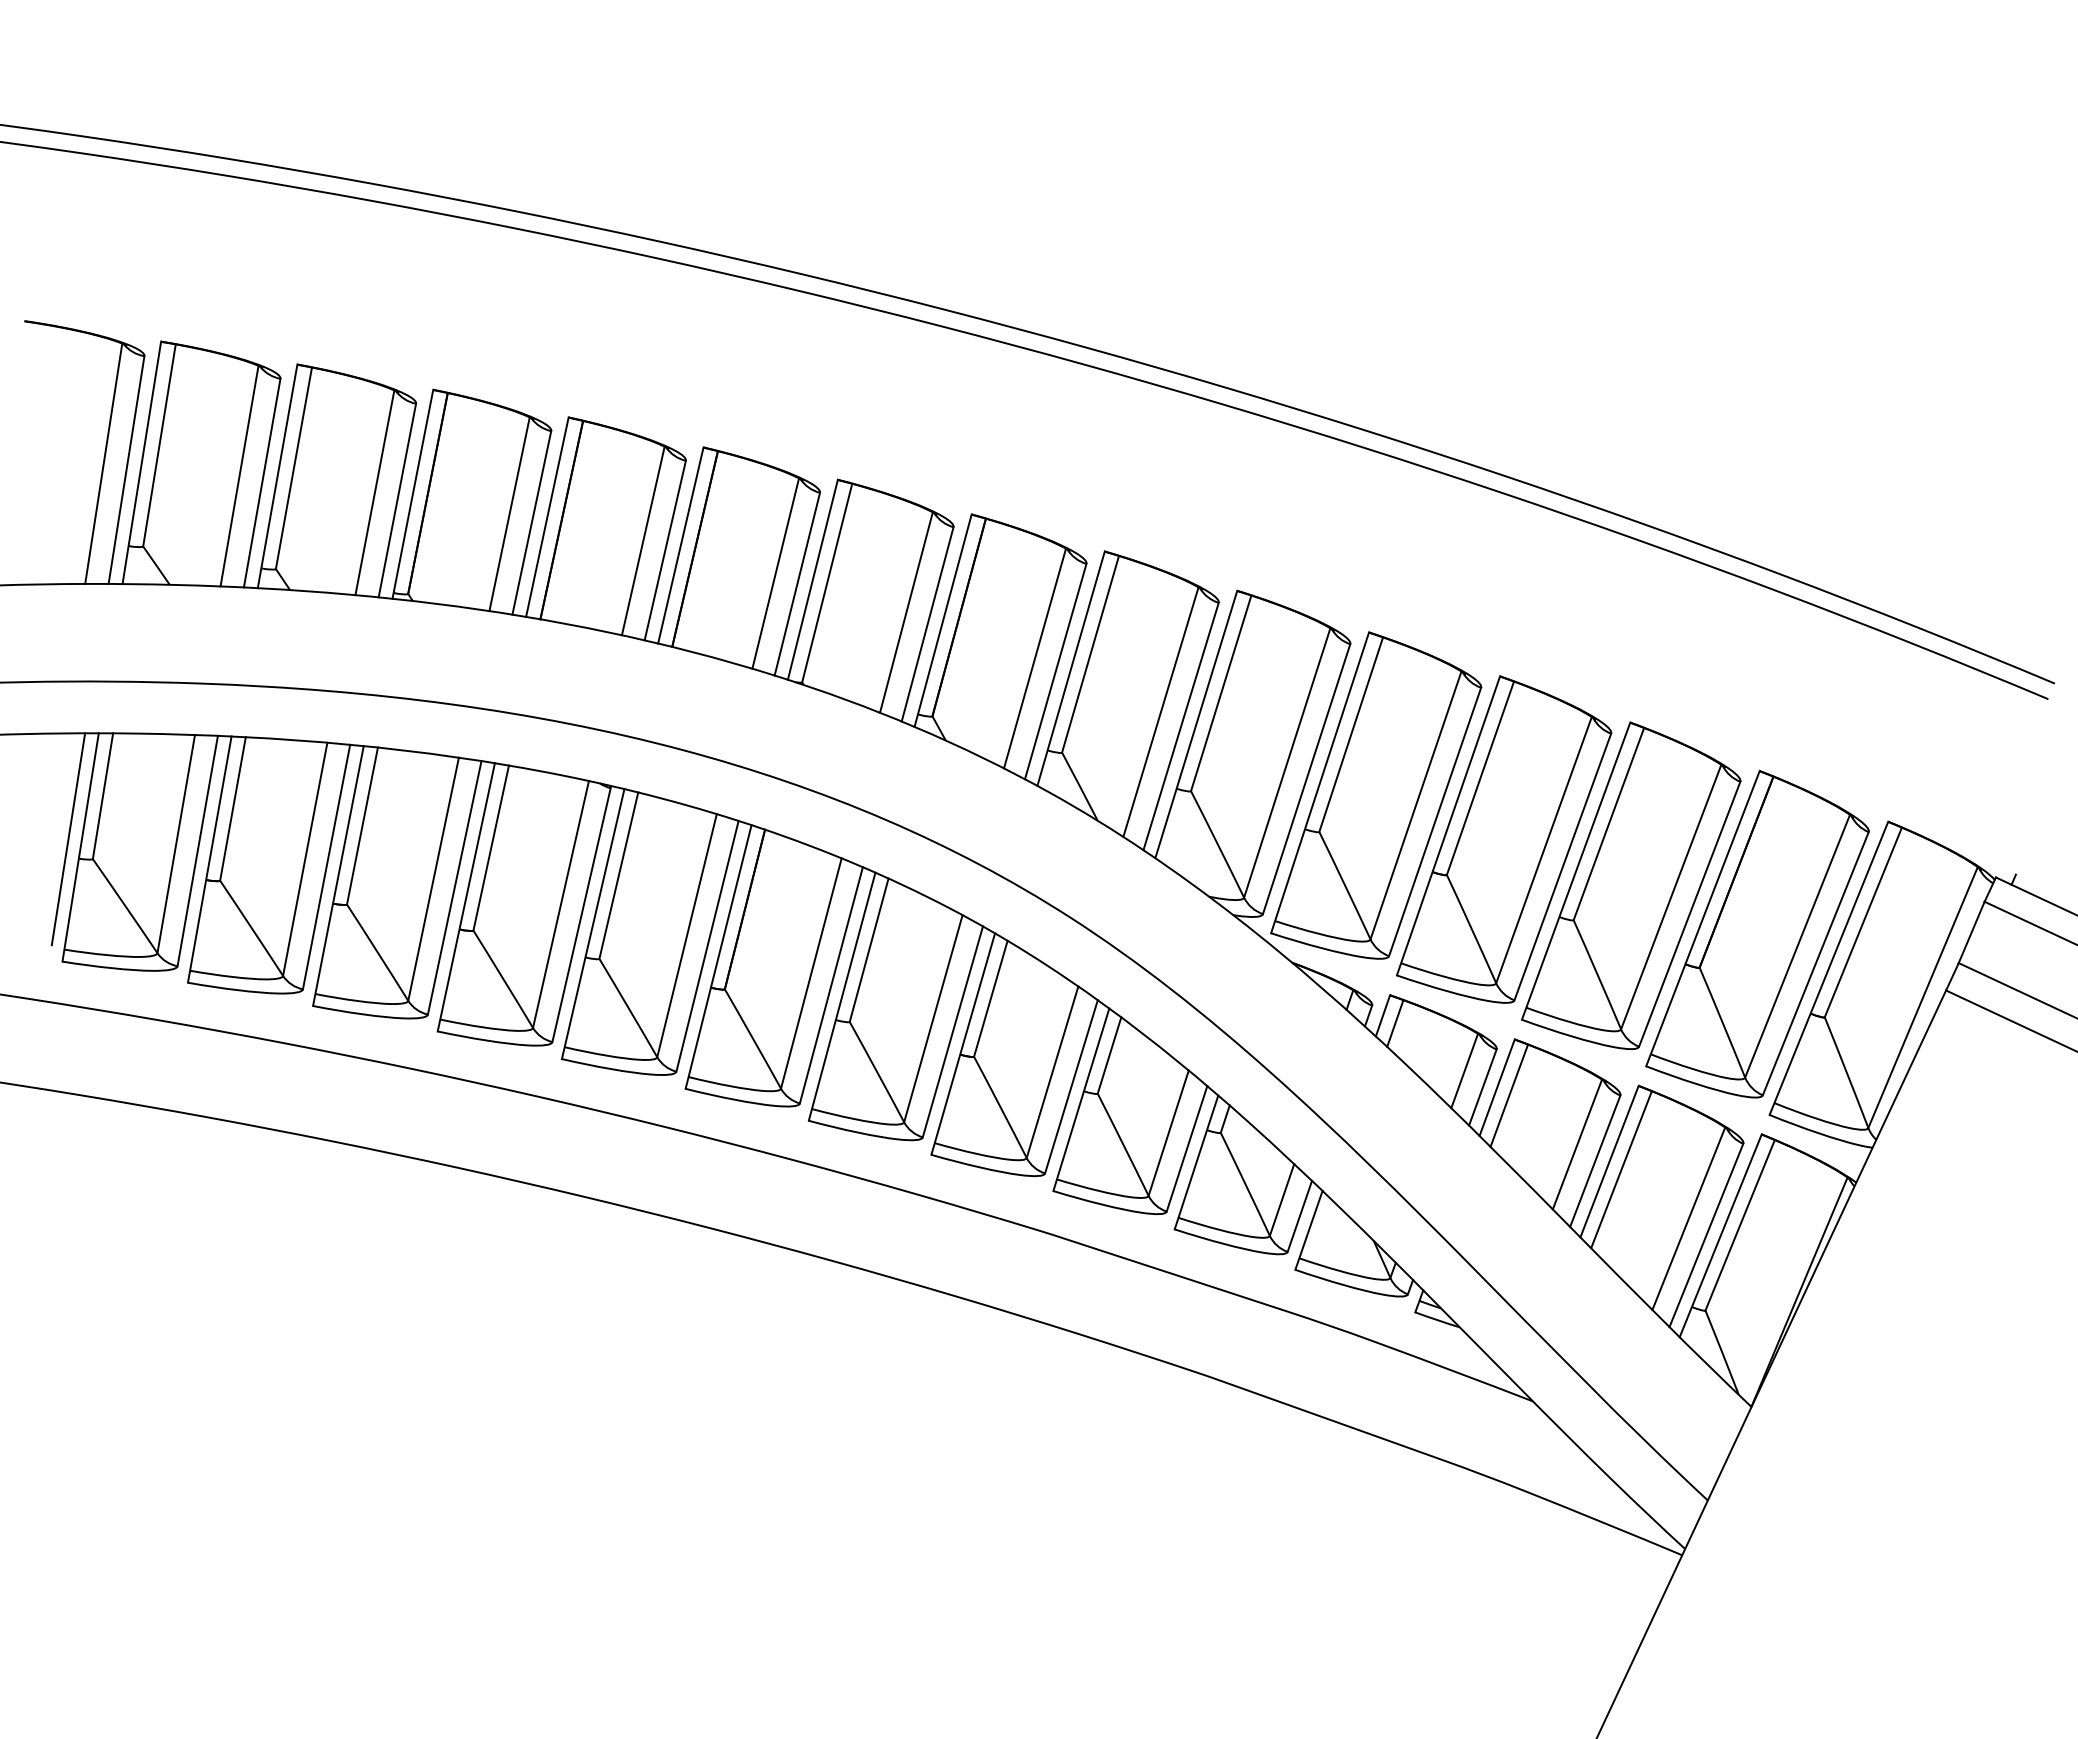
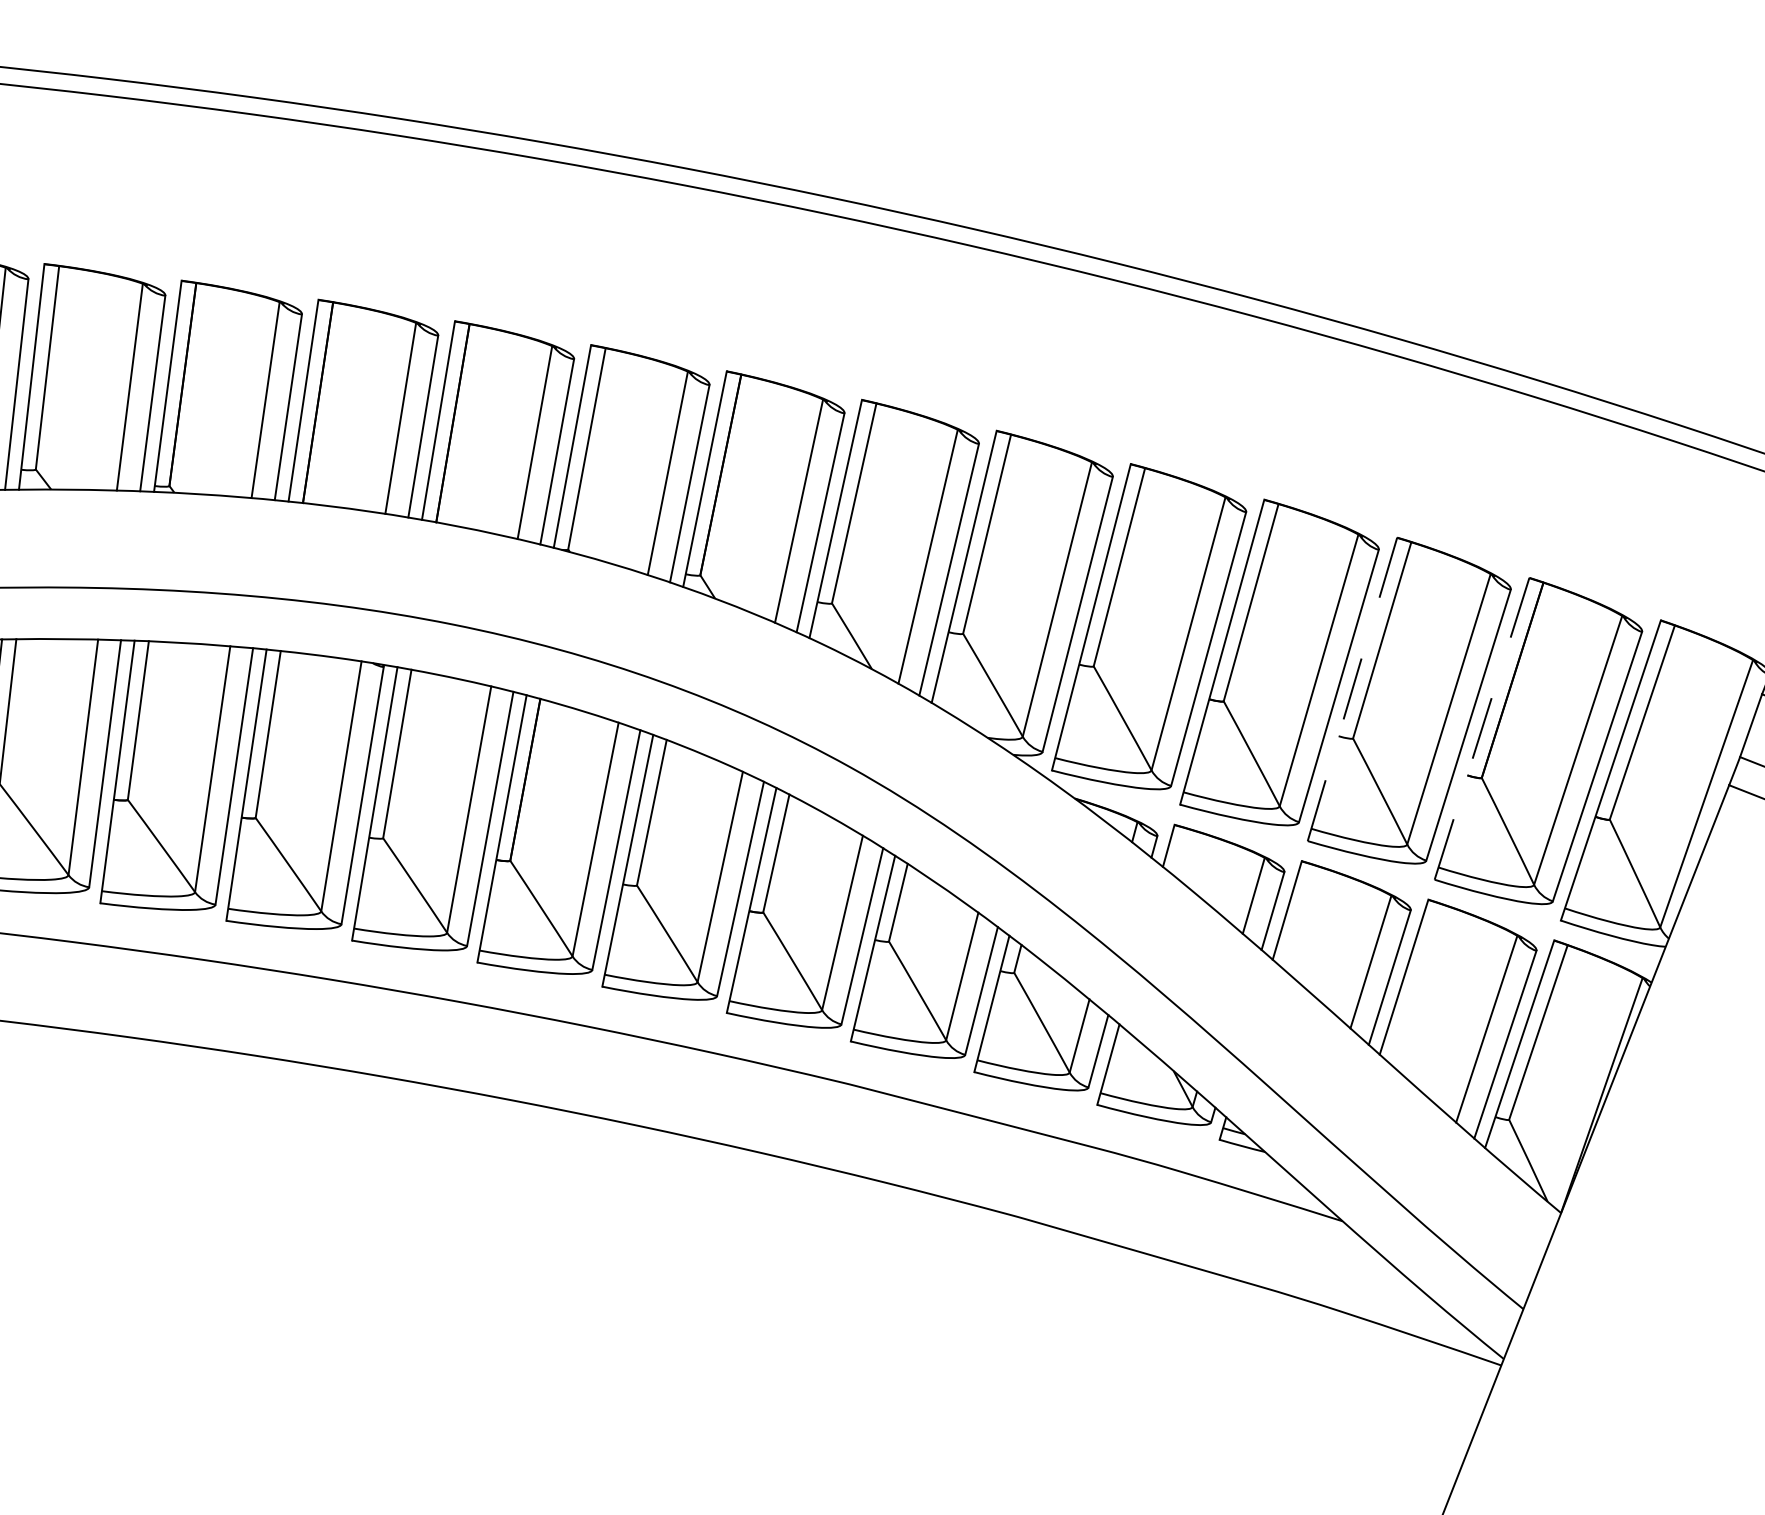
line: (1576, 870) -> (1352, 688), solid -> dashed
line: (1703, 918) -> (1482, 728), solid -> dashed
line: (1395, 1023) -> (1181, 852), removed
line: (1509, 1095) -> (1300, 917), removed
line: (1621, 1169) -> (1416, 984), removed

